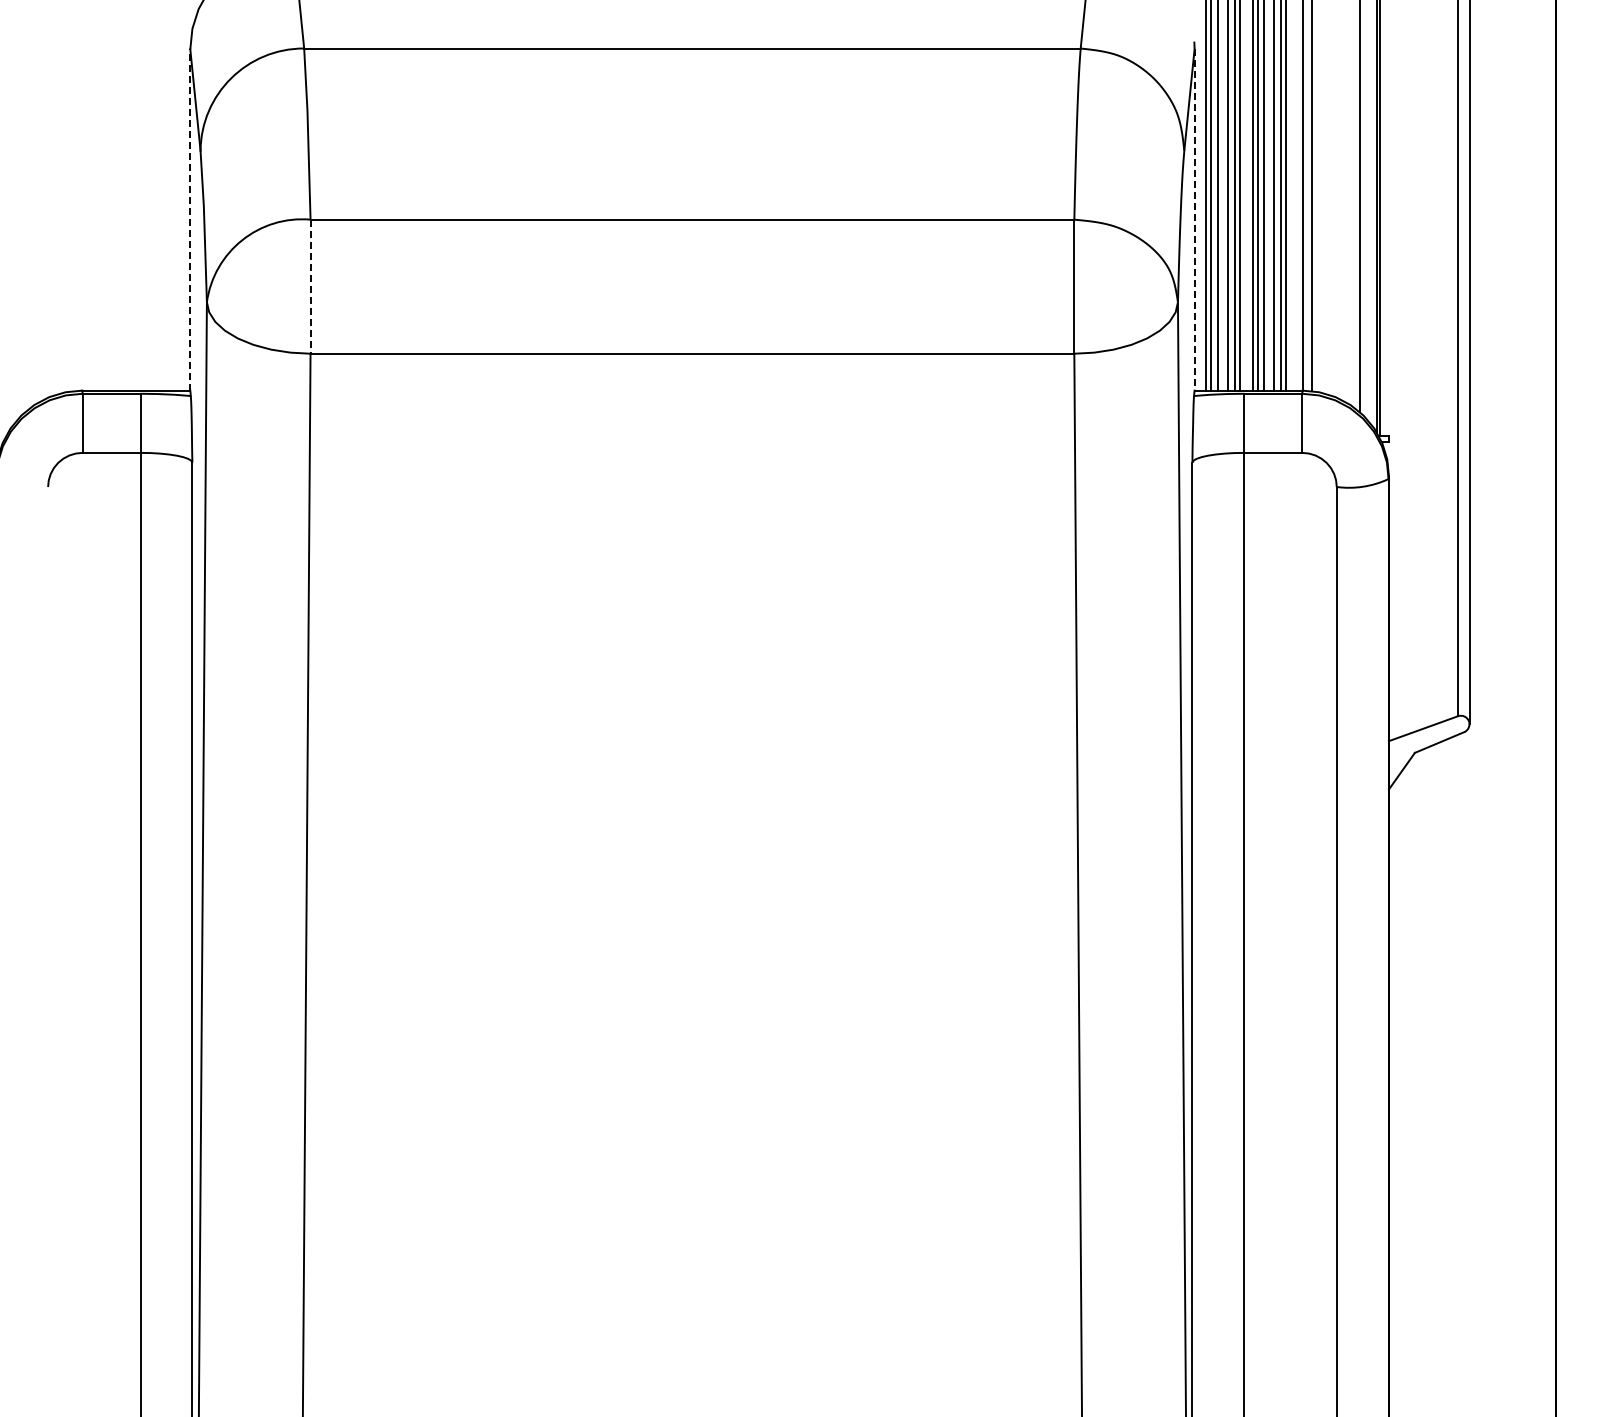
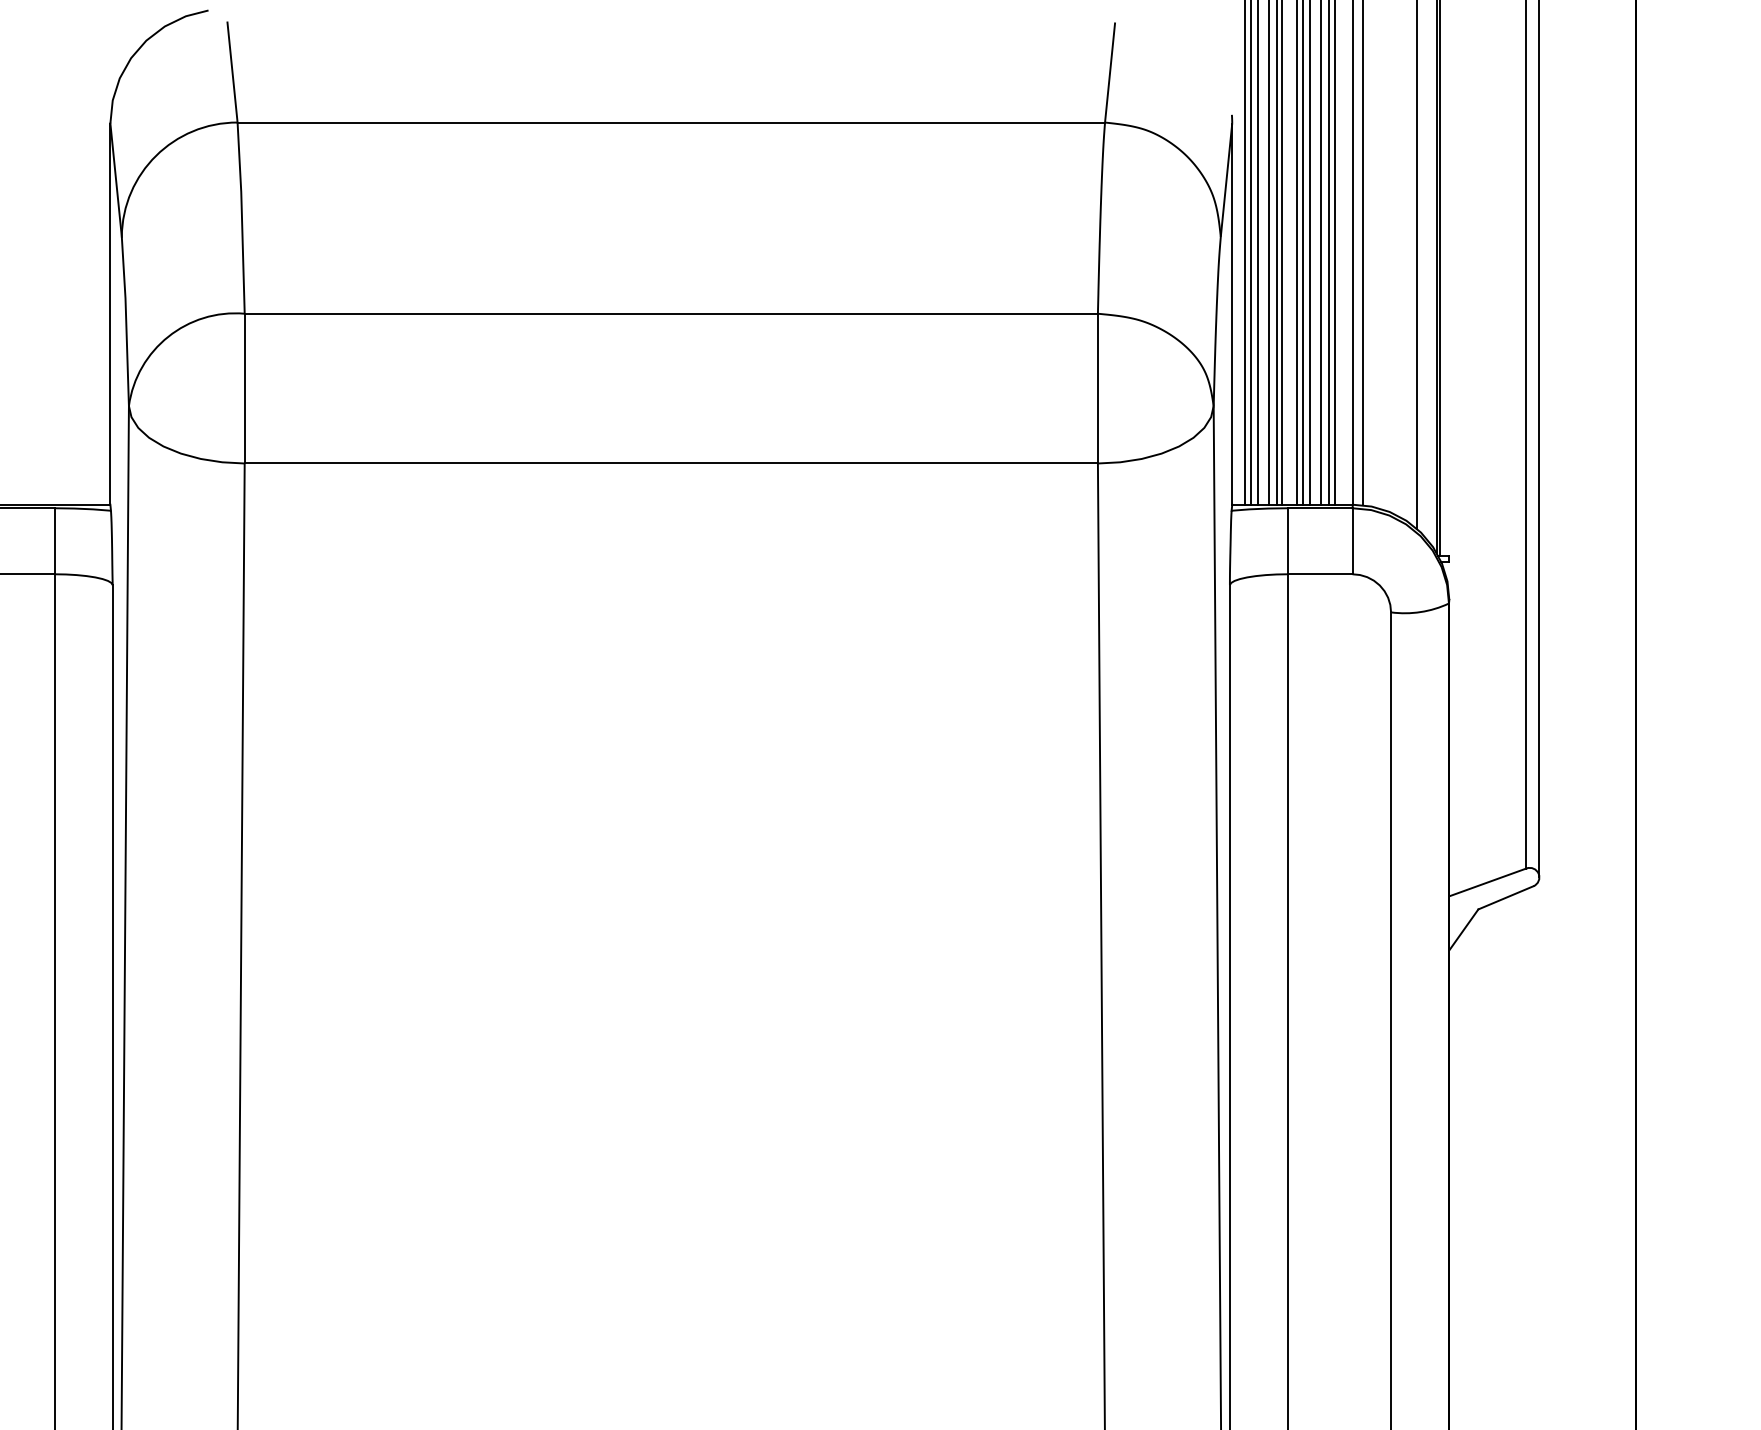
line: (190, 220) -> (110, 314), dashed -> solid
line: (1194, 220) -> (1232, 314), dashed -> solid
line: (310, 287) -> (244, 389), dashed -> solid

